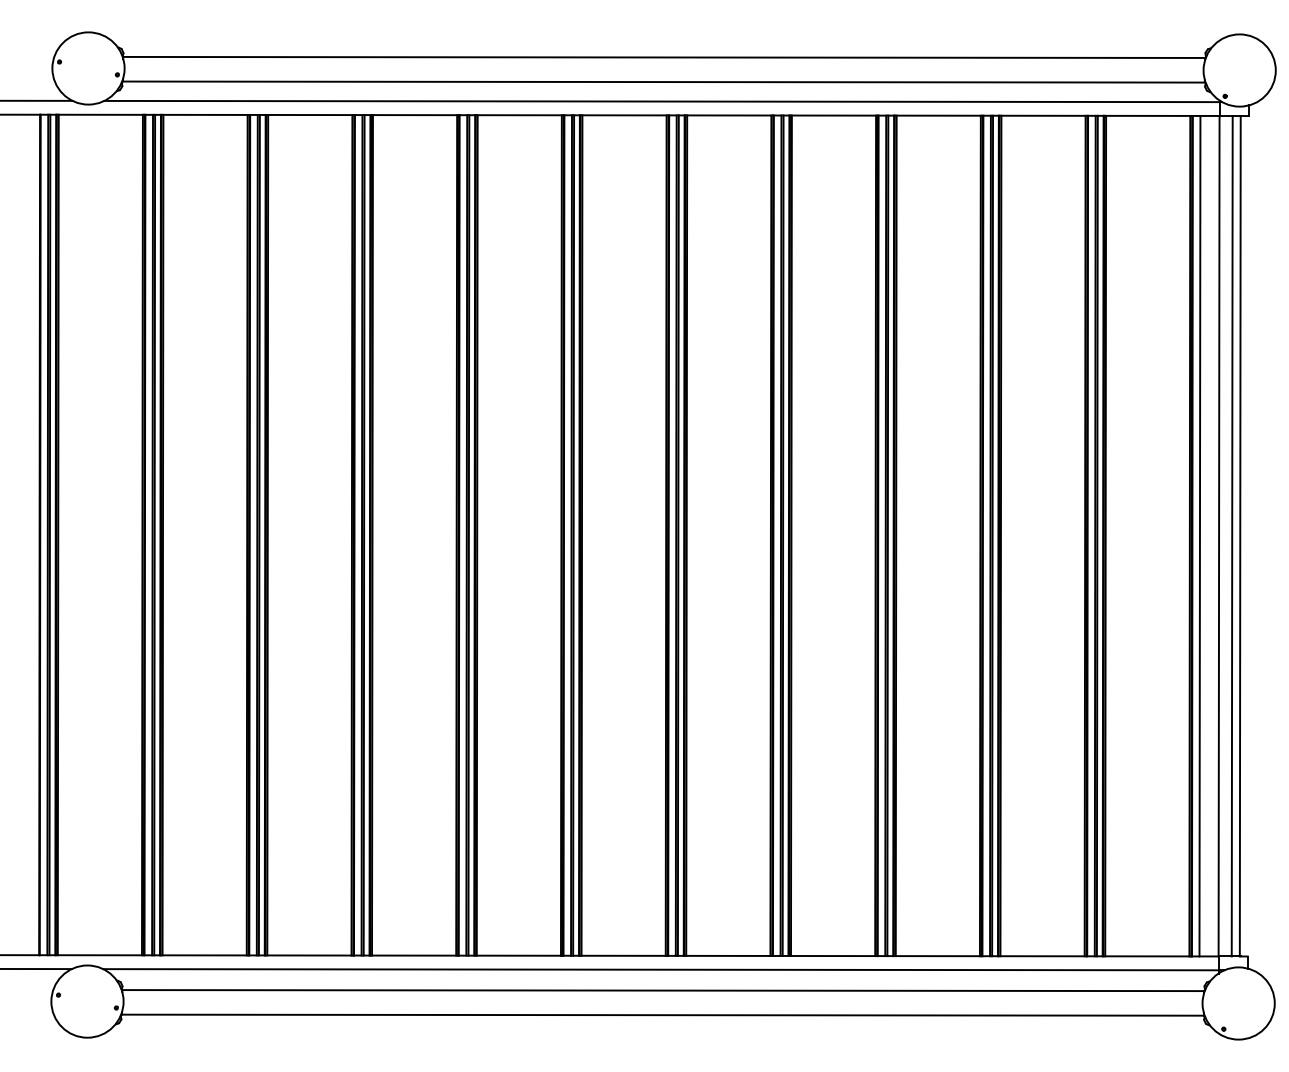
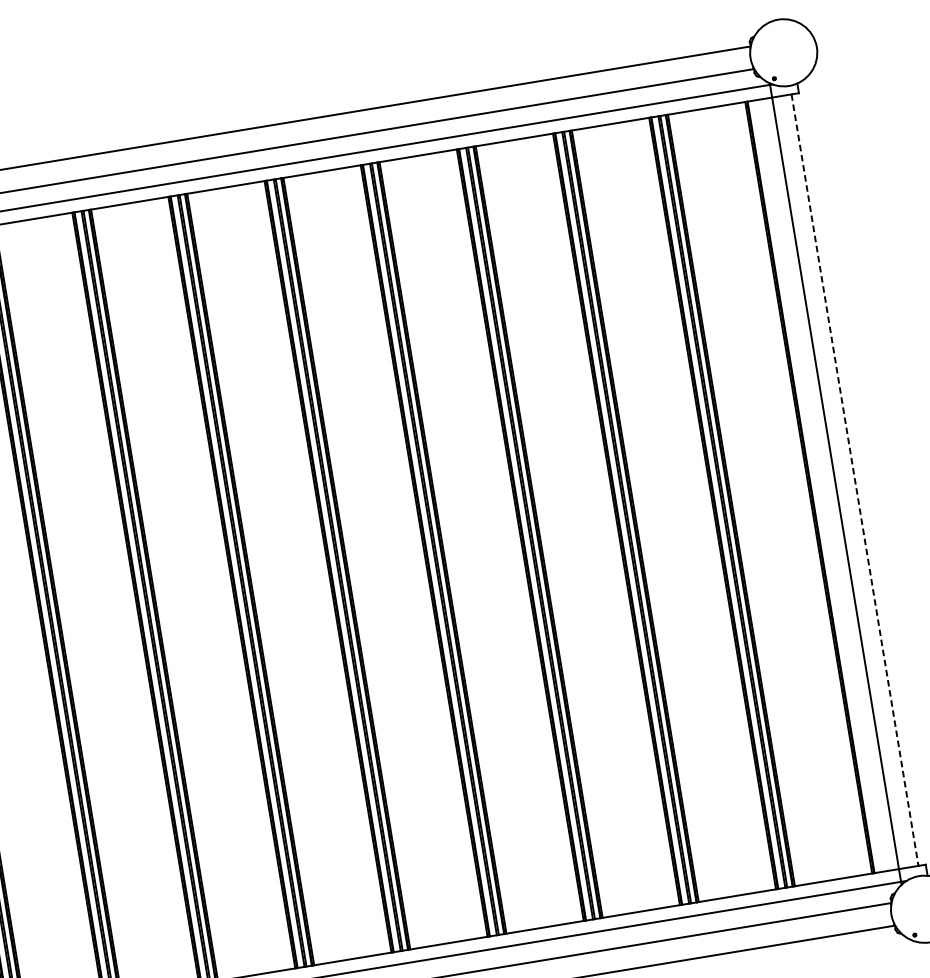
line: (1199, 535) -> (817, 485), removed
line: (1231, 535) -> (846, 480), removed
line: (1240, 536) -> (855, 480), solid -> dashed

